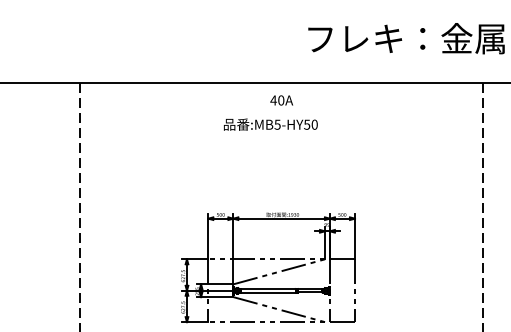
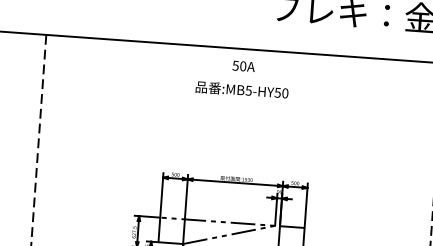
text: (273, 100) -> (235, 65), 40A -> 50A
text: (270, 124) -> (241, 90), moved

